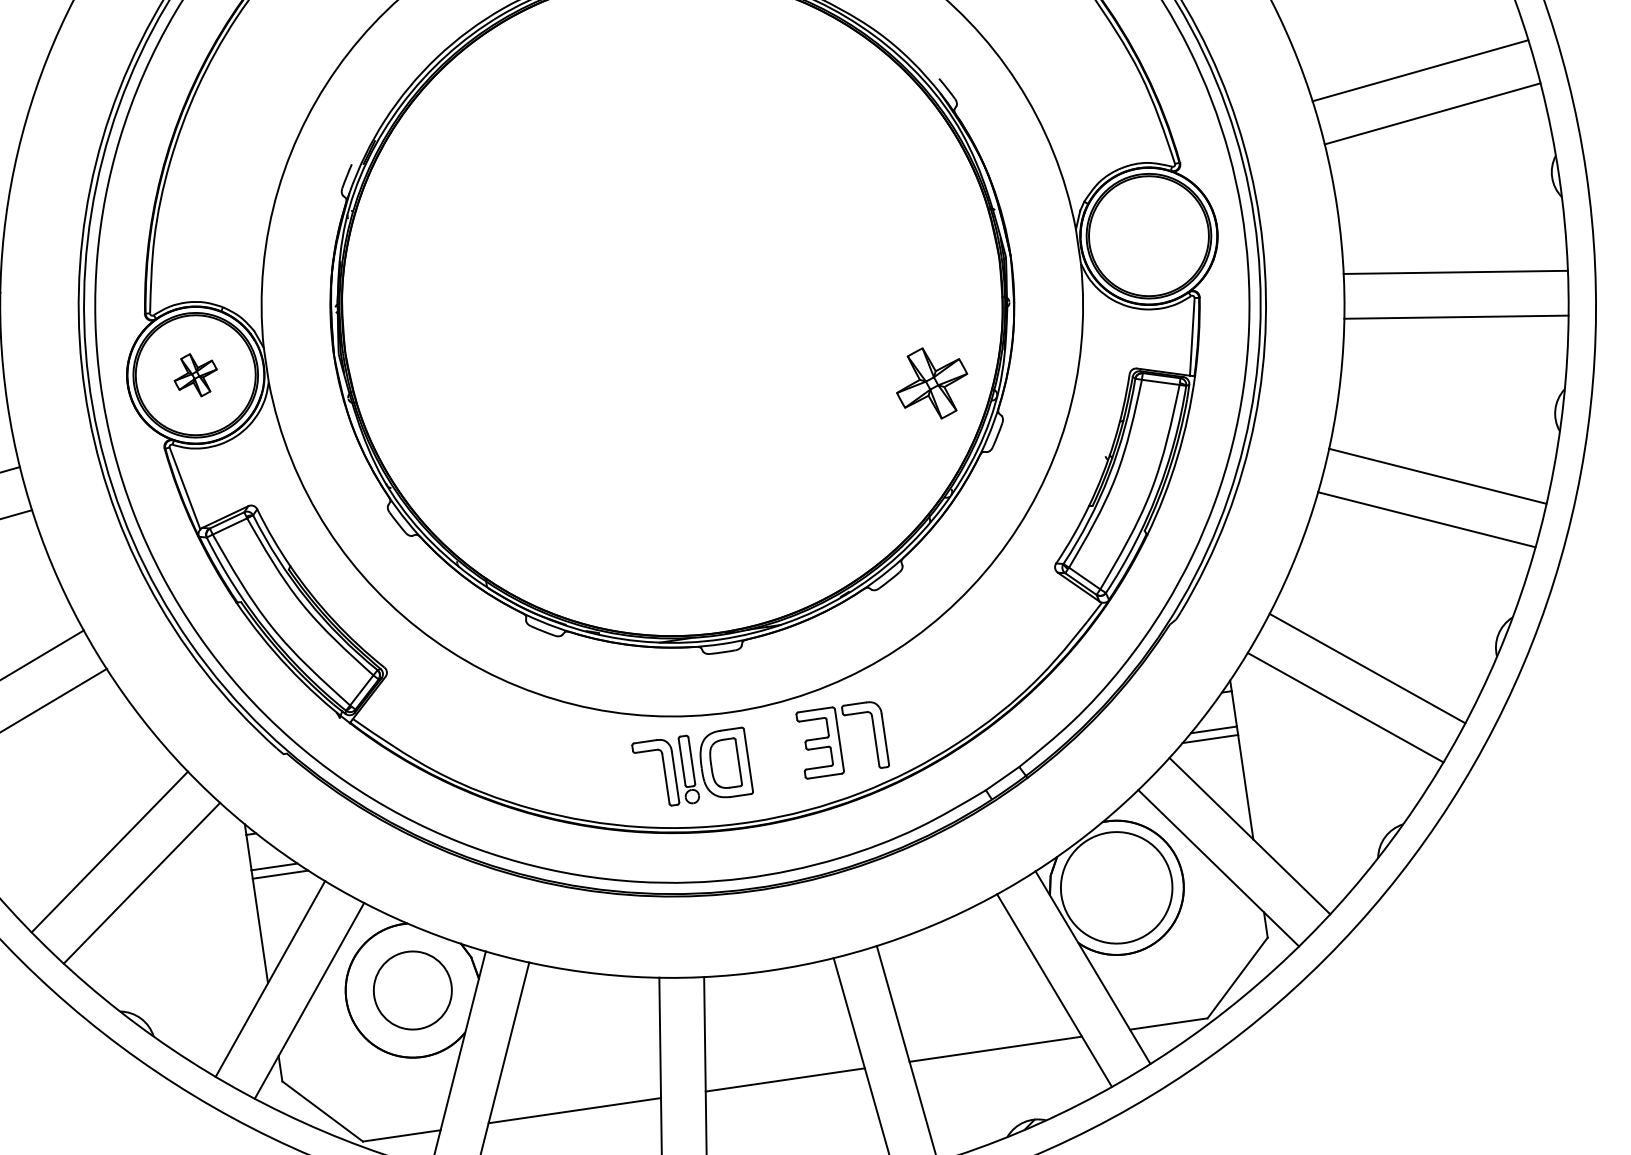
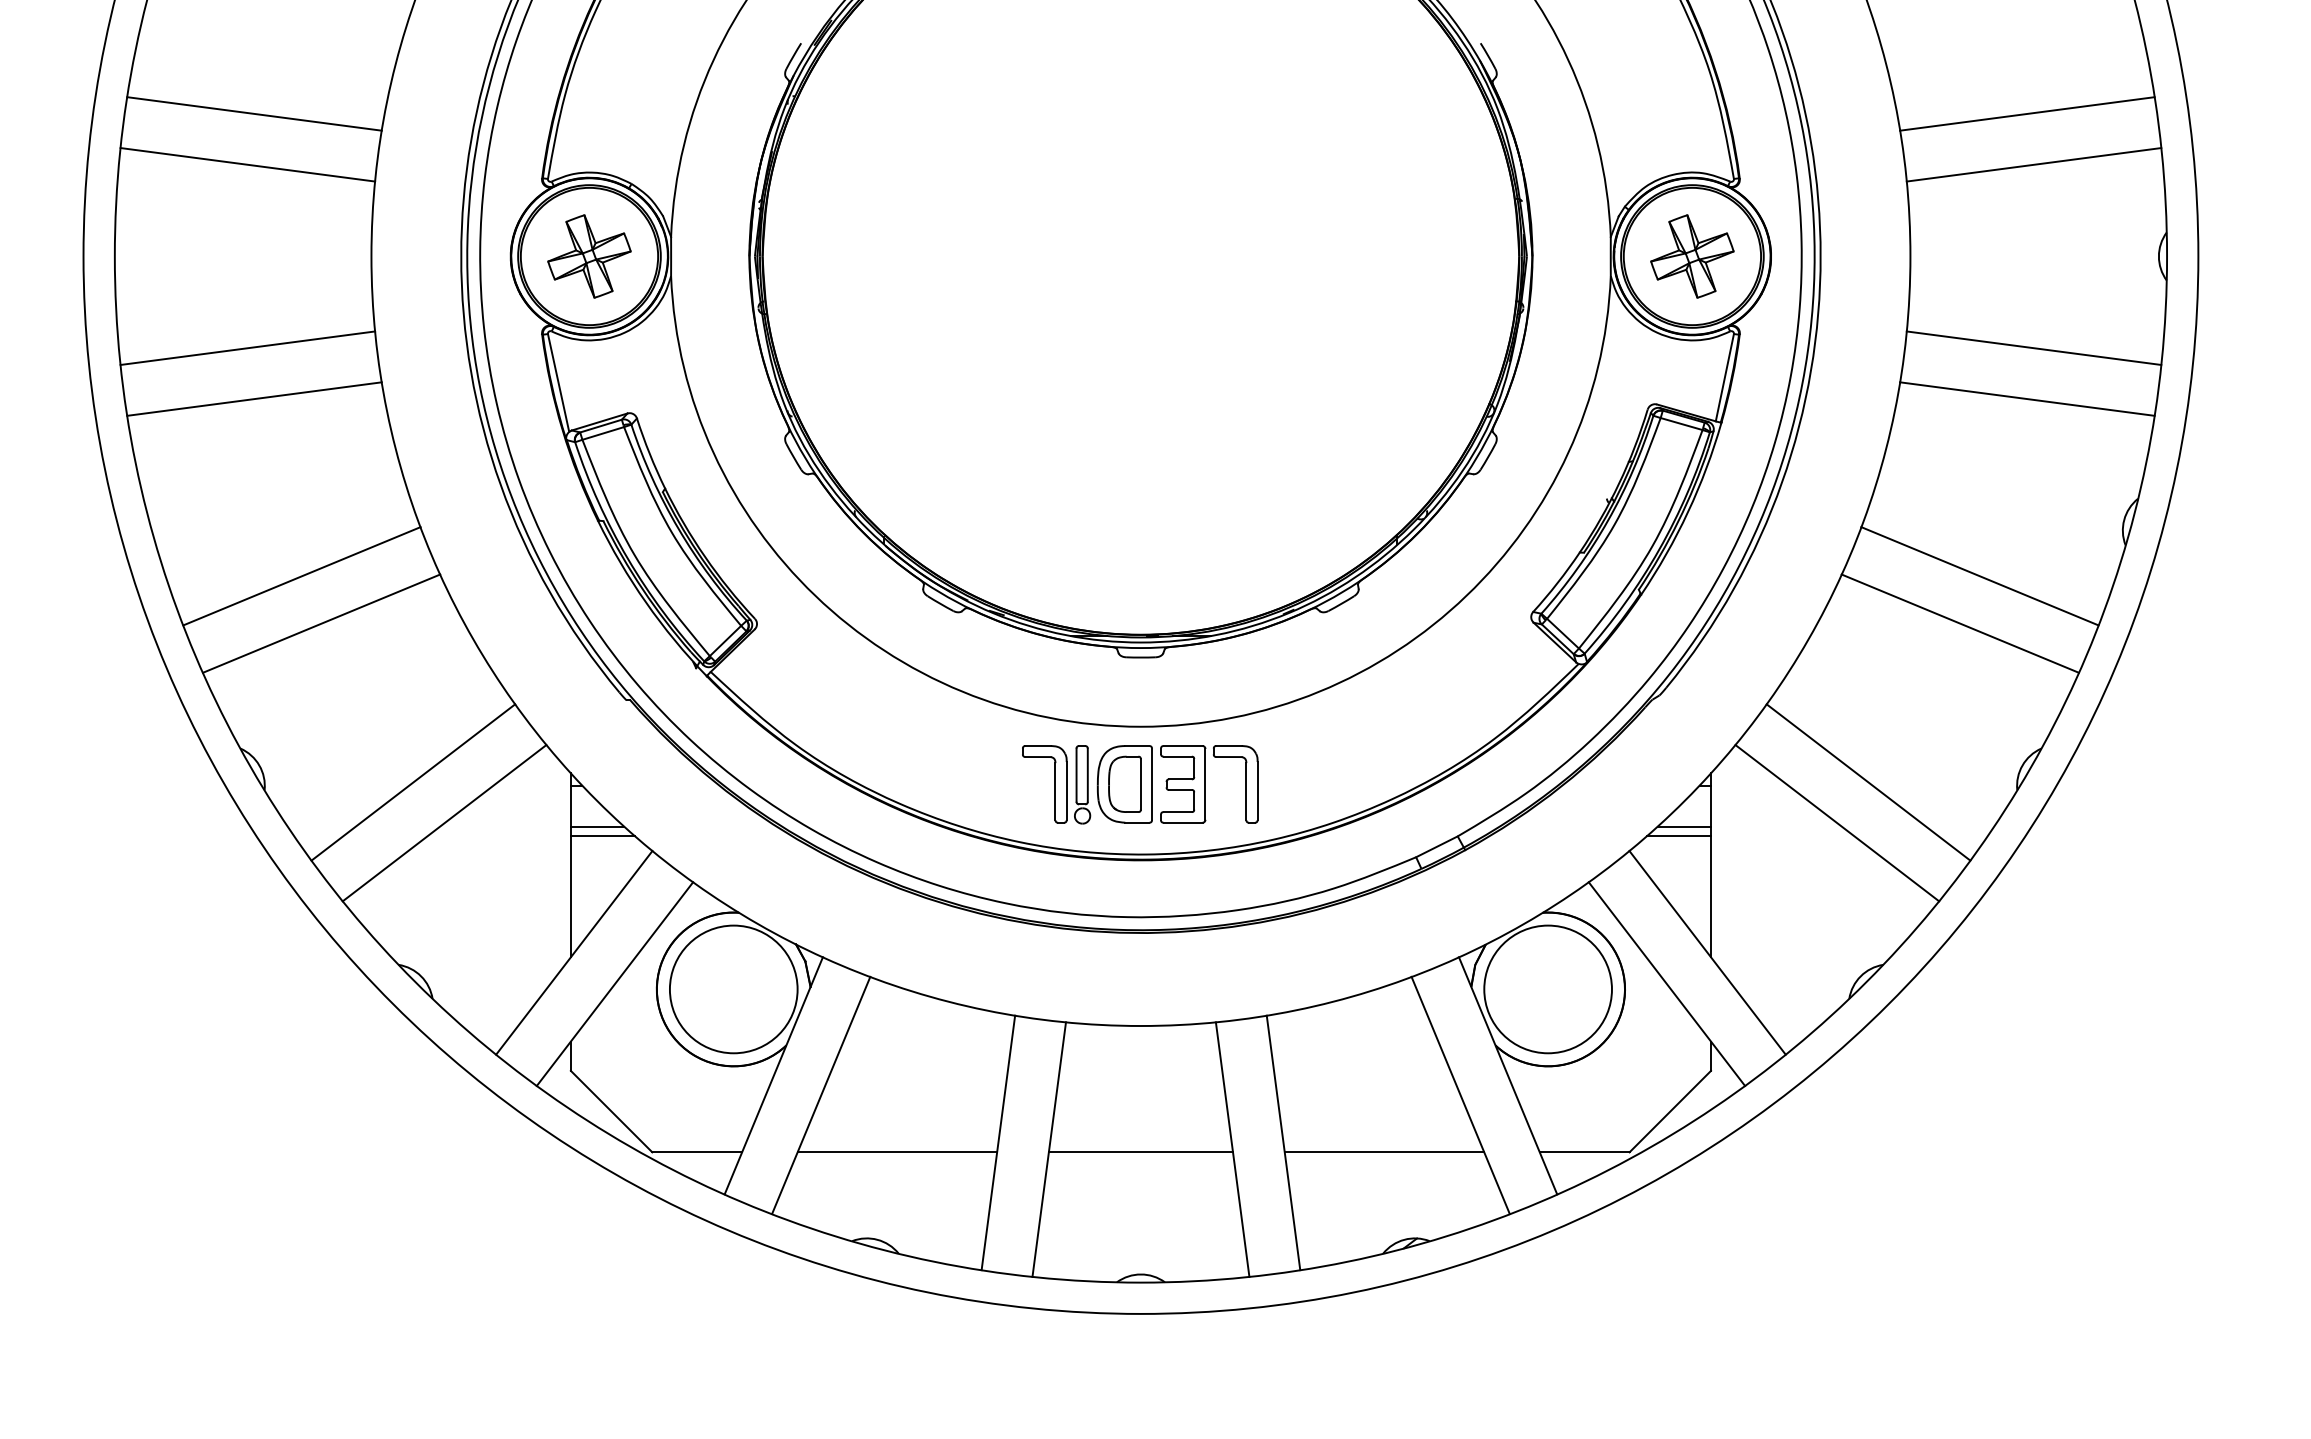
part: (195, 375) -> (589, 256), size x1.67
part: (932, 383) -> (1692, 256), moved
part: (842, 739) -> (1209, 784), moved
circle: (412, 990) -> (733, 989), size x1.43

